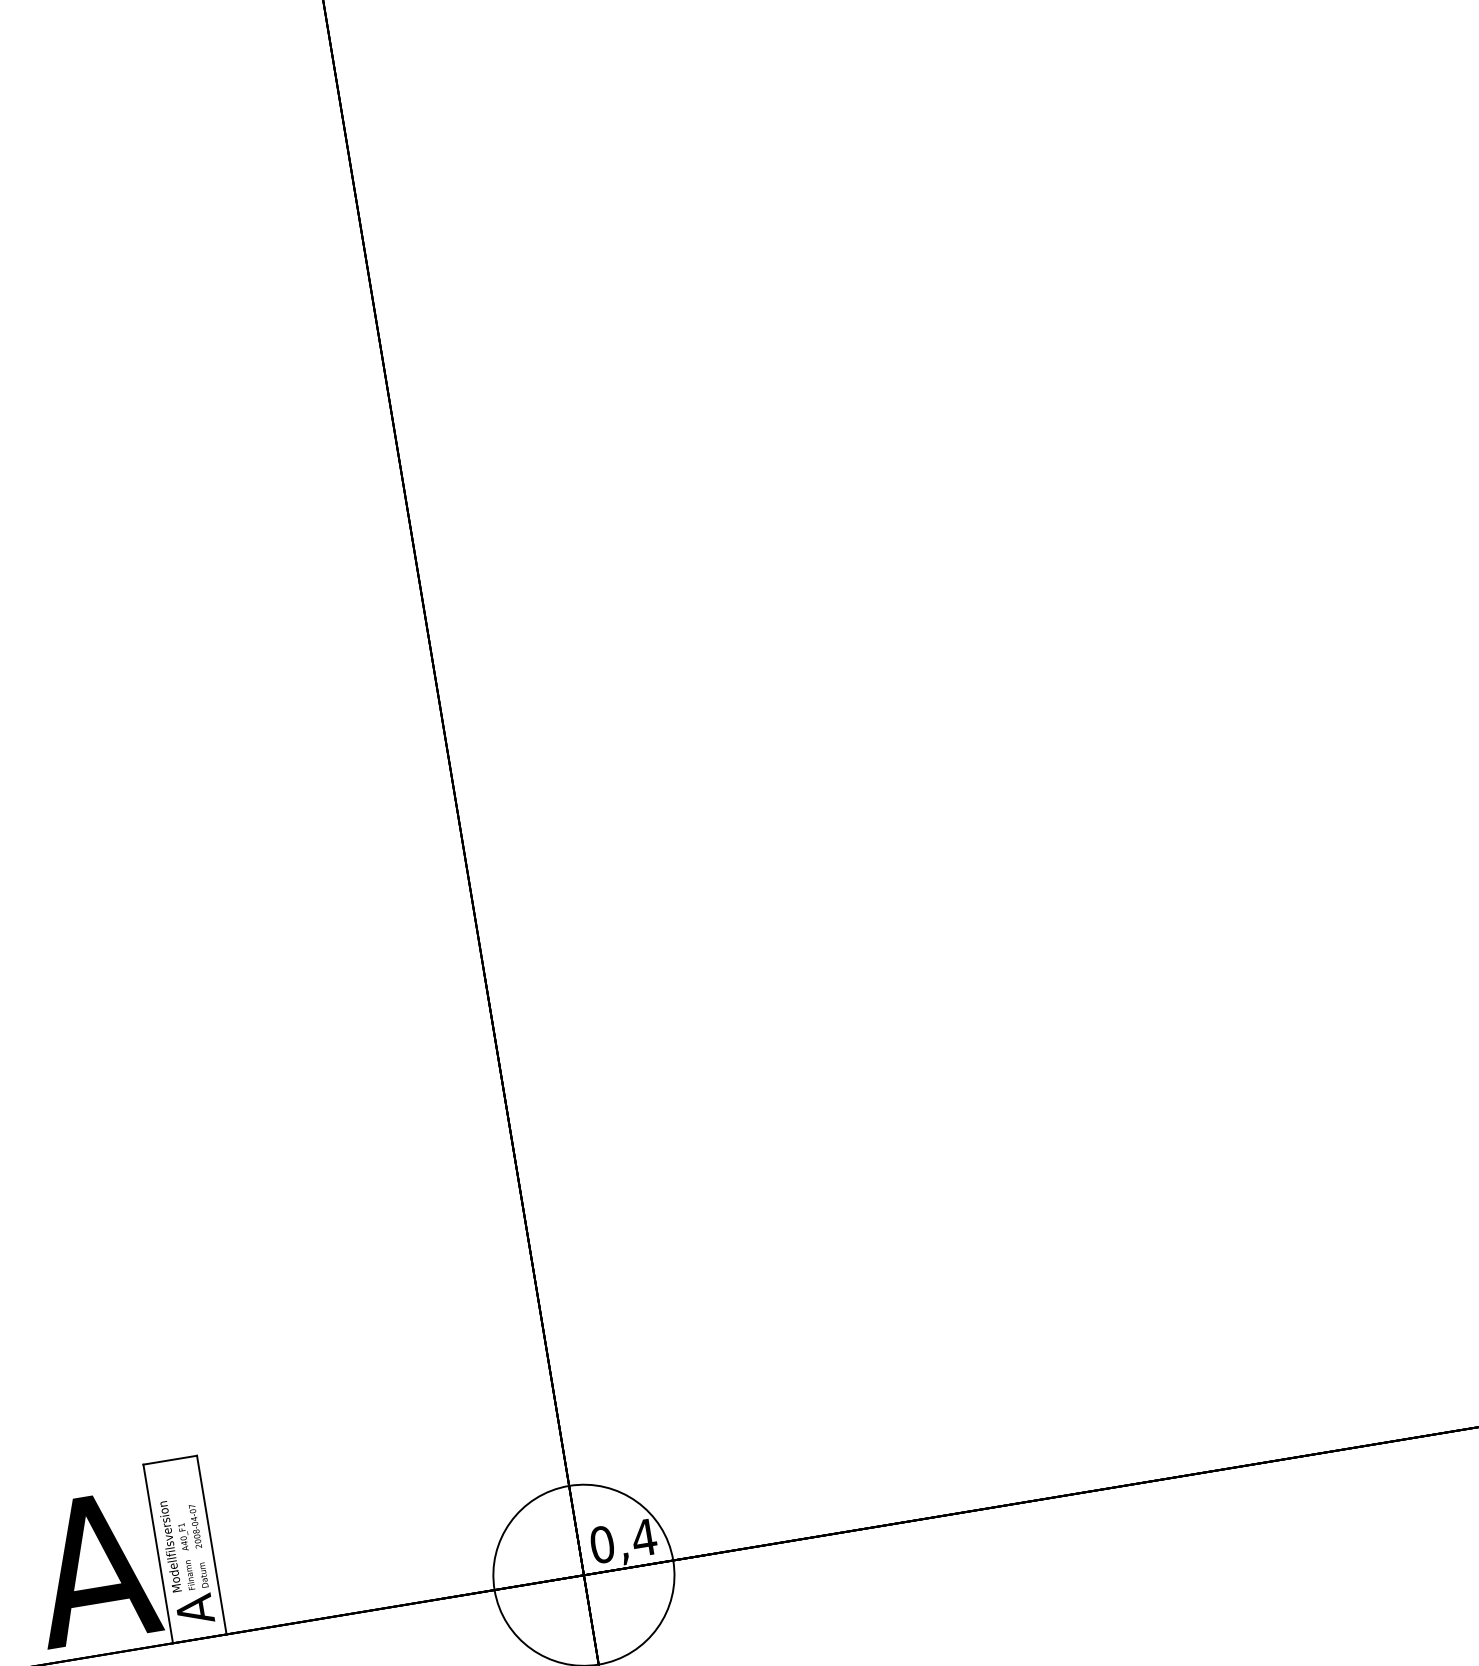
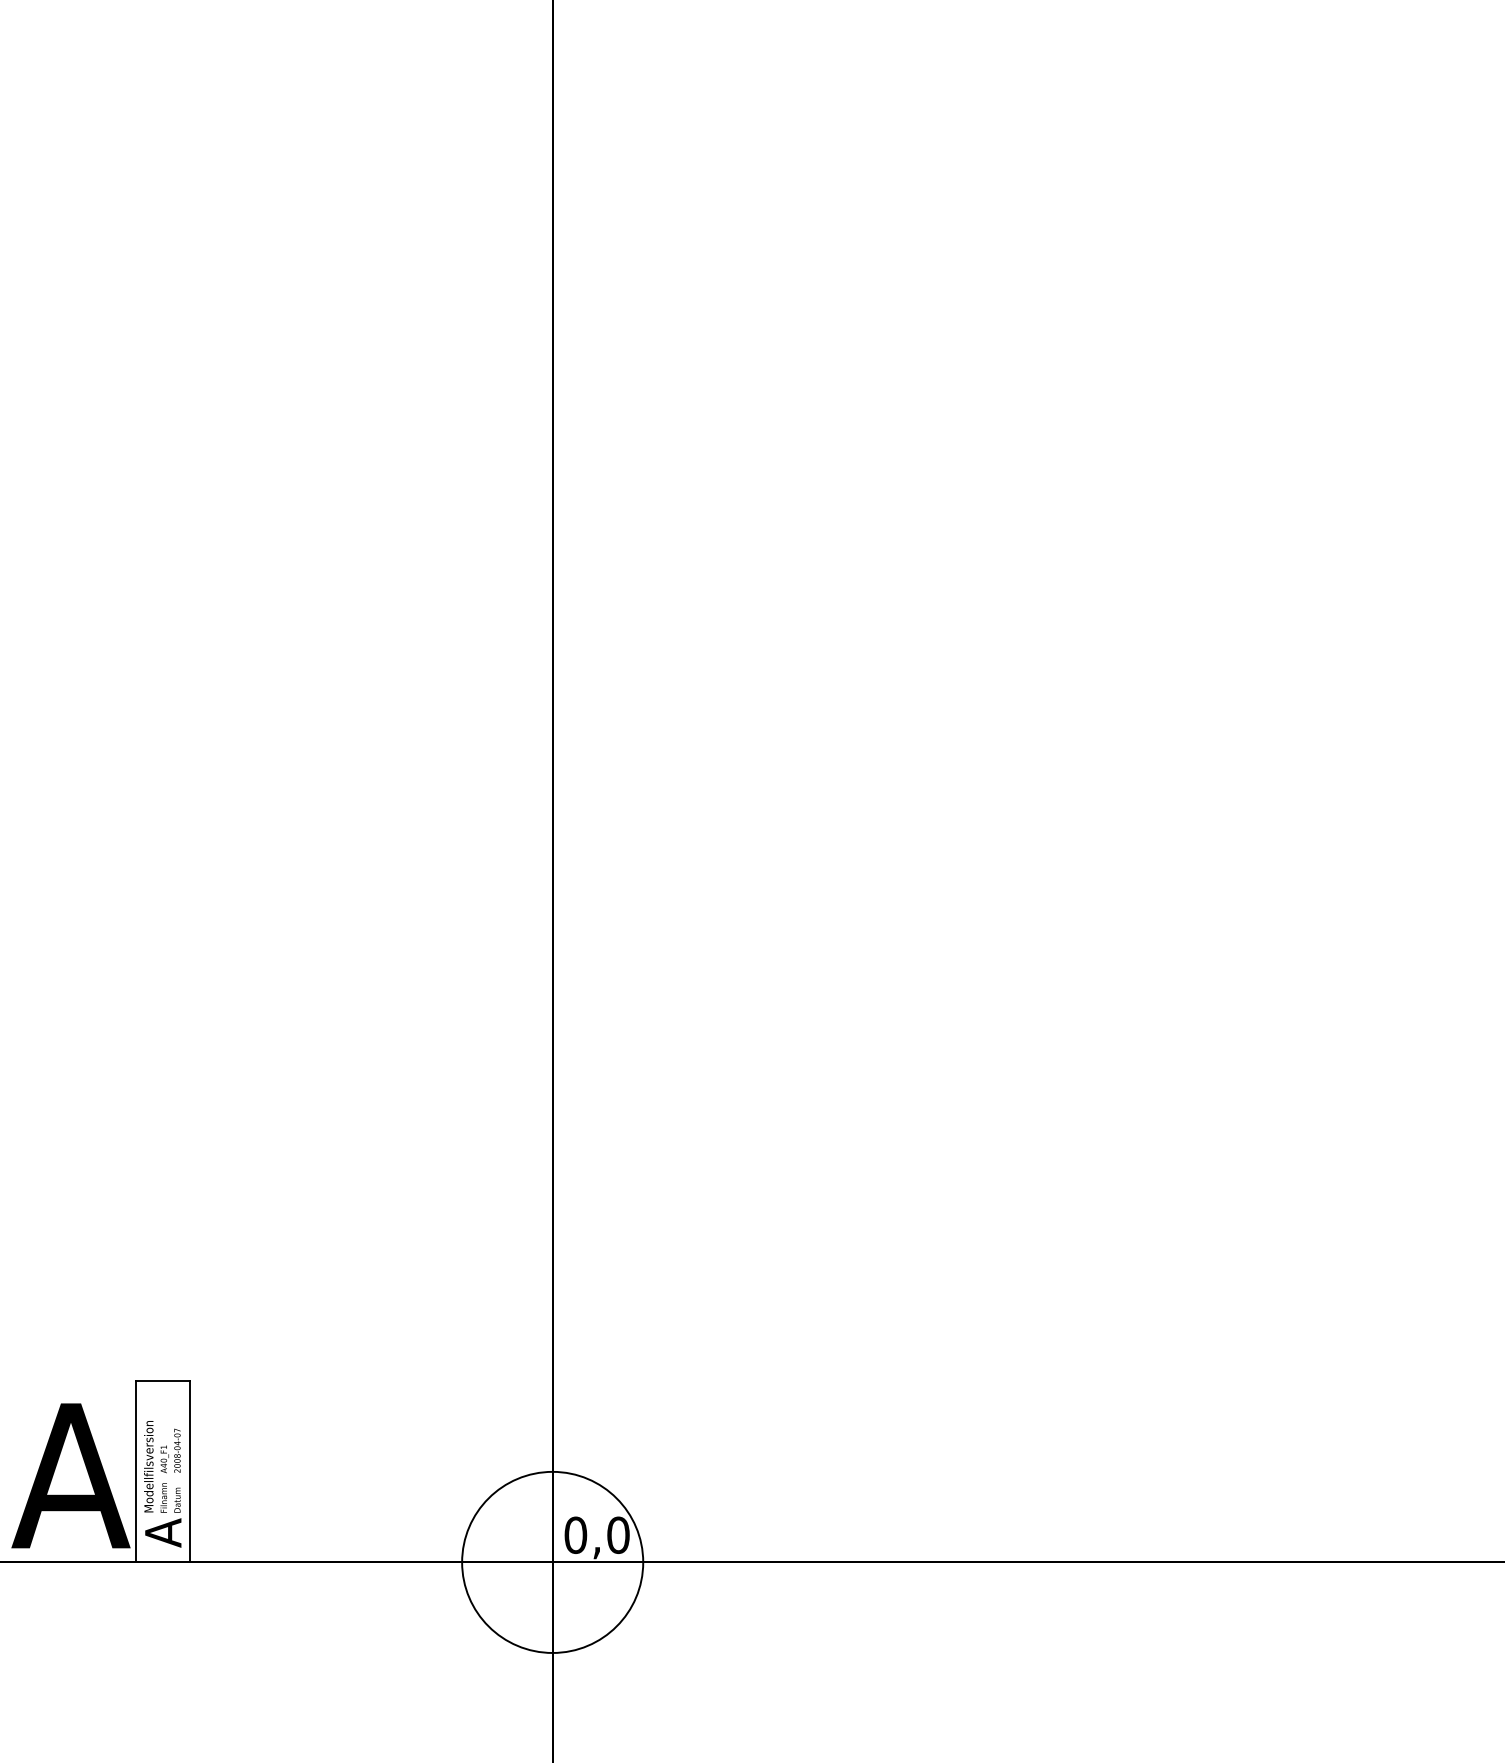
text: (644, 1537) -> (618, 1535), 0,4 -> 0,0

